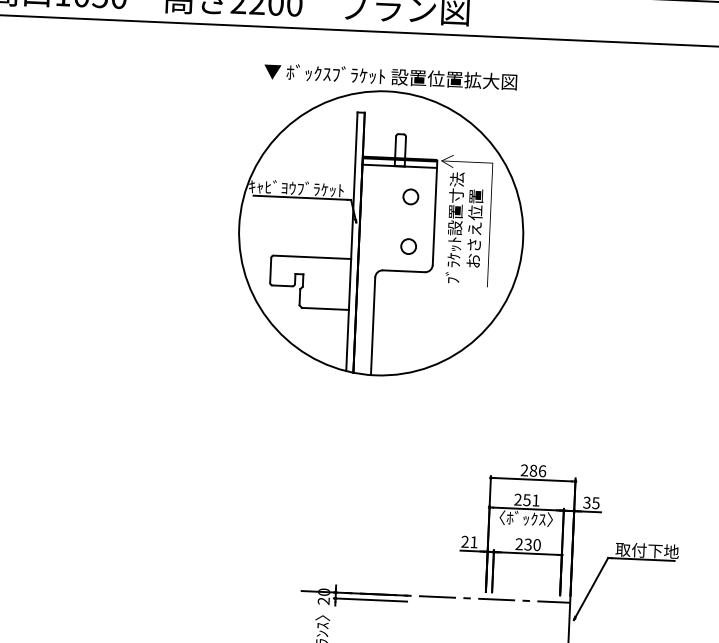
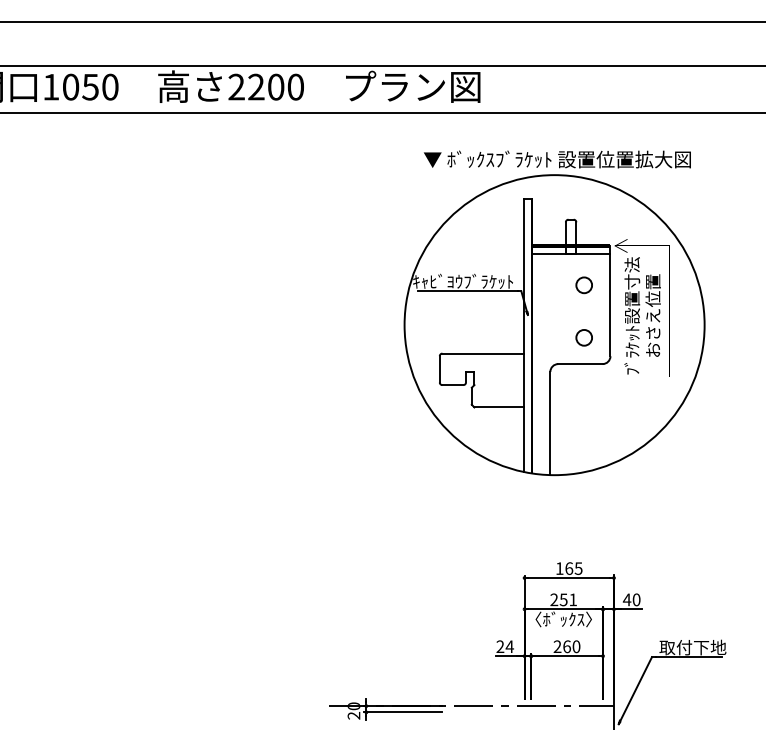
part: (381, 222) -> (554, 313), moved
text: (532, 470) -> (568, 568), 286 -> 165
text: (591, 502) -> (631, 599), 35 -> 40
text: (473, 542) -> (509, 646), 21 -> 24
text: (527, 544) -> (566, 646), 230 -> 260

